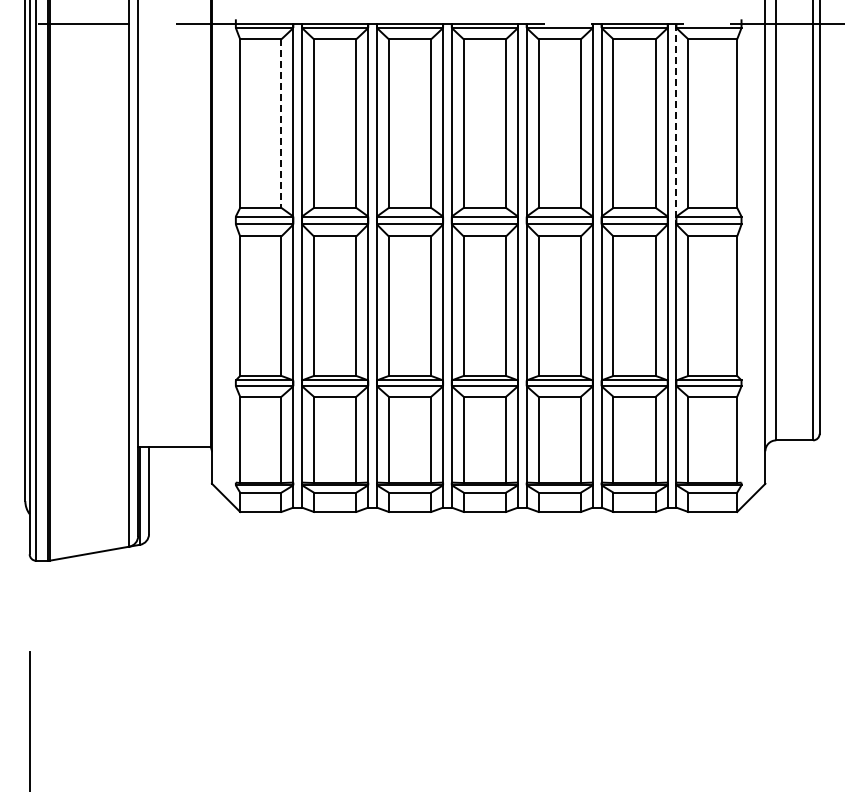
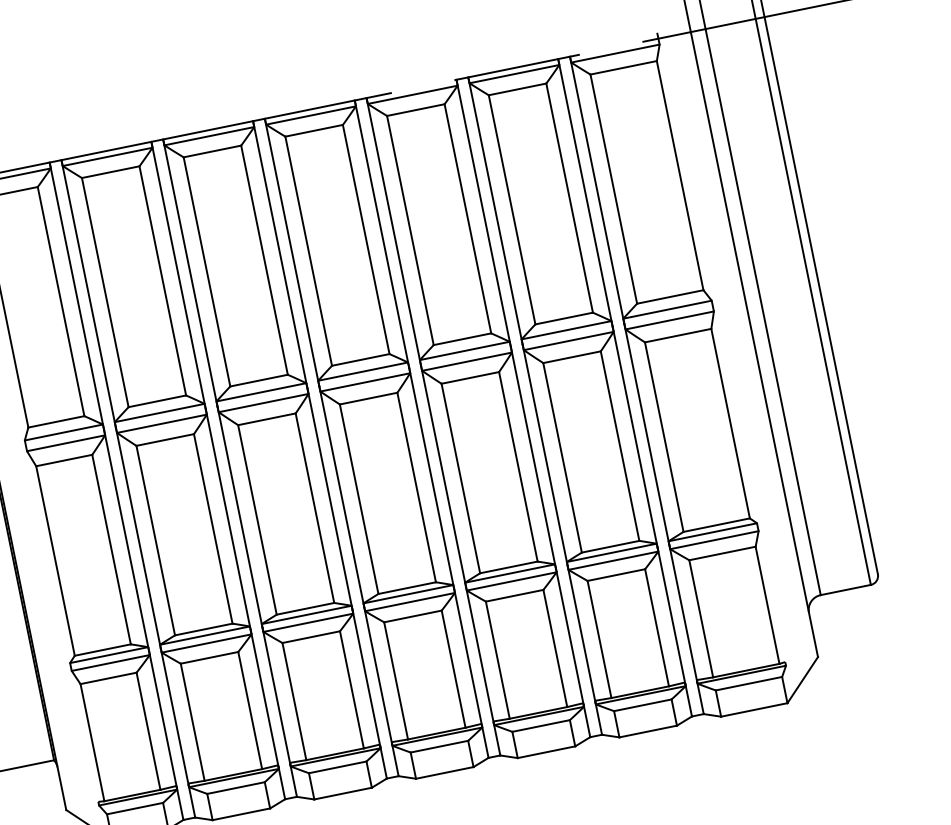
line: (676, 122) -> (597, 190), dashed -> solid
line: (281, 124) -> (61, 302), dashed -> solid

